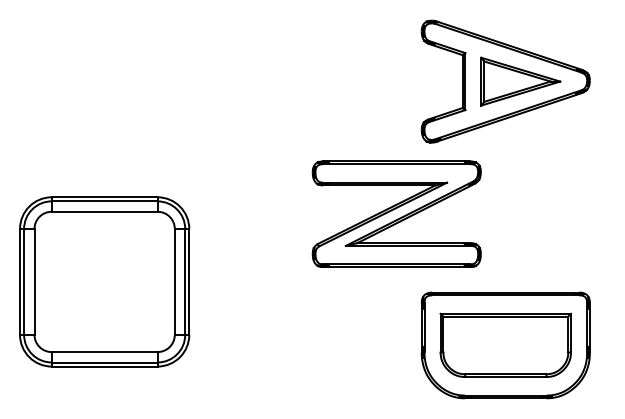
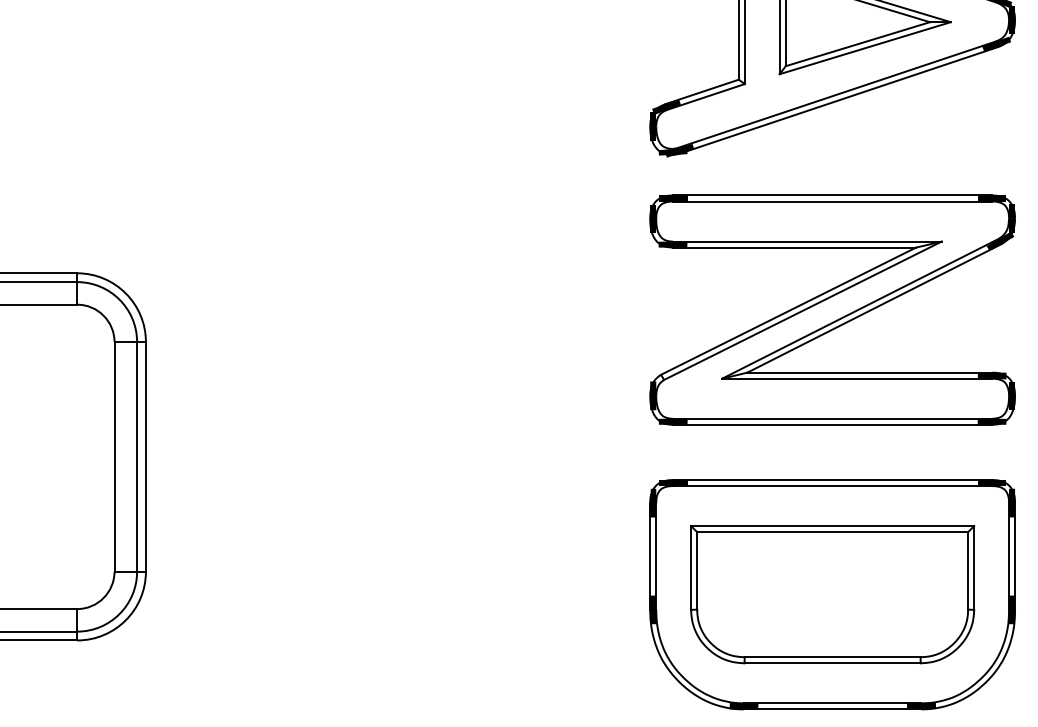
part: (396, 213) -> (831, 308), moved

